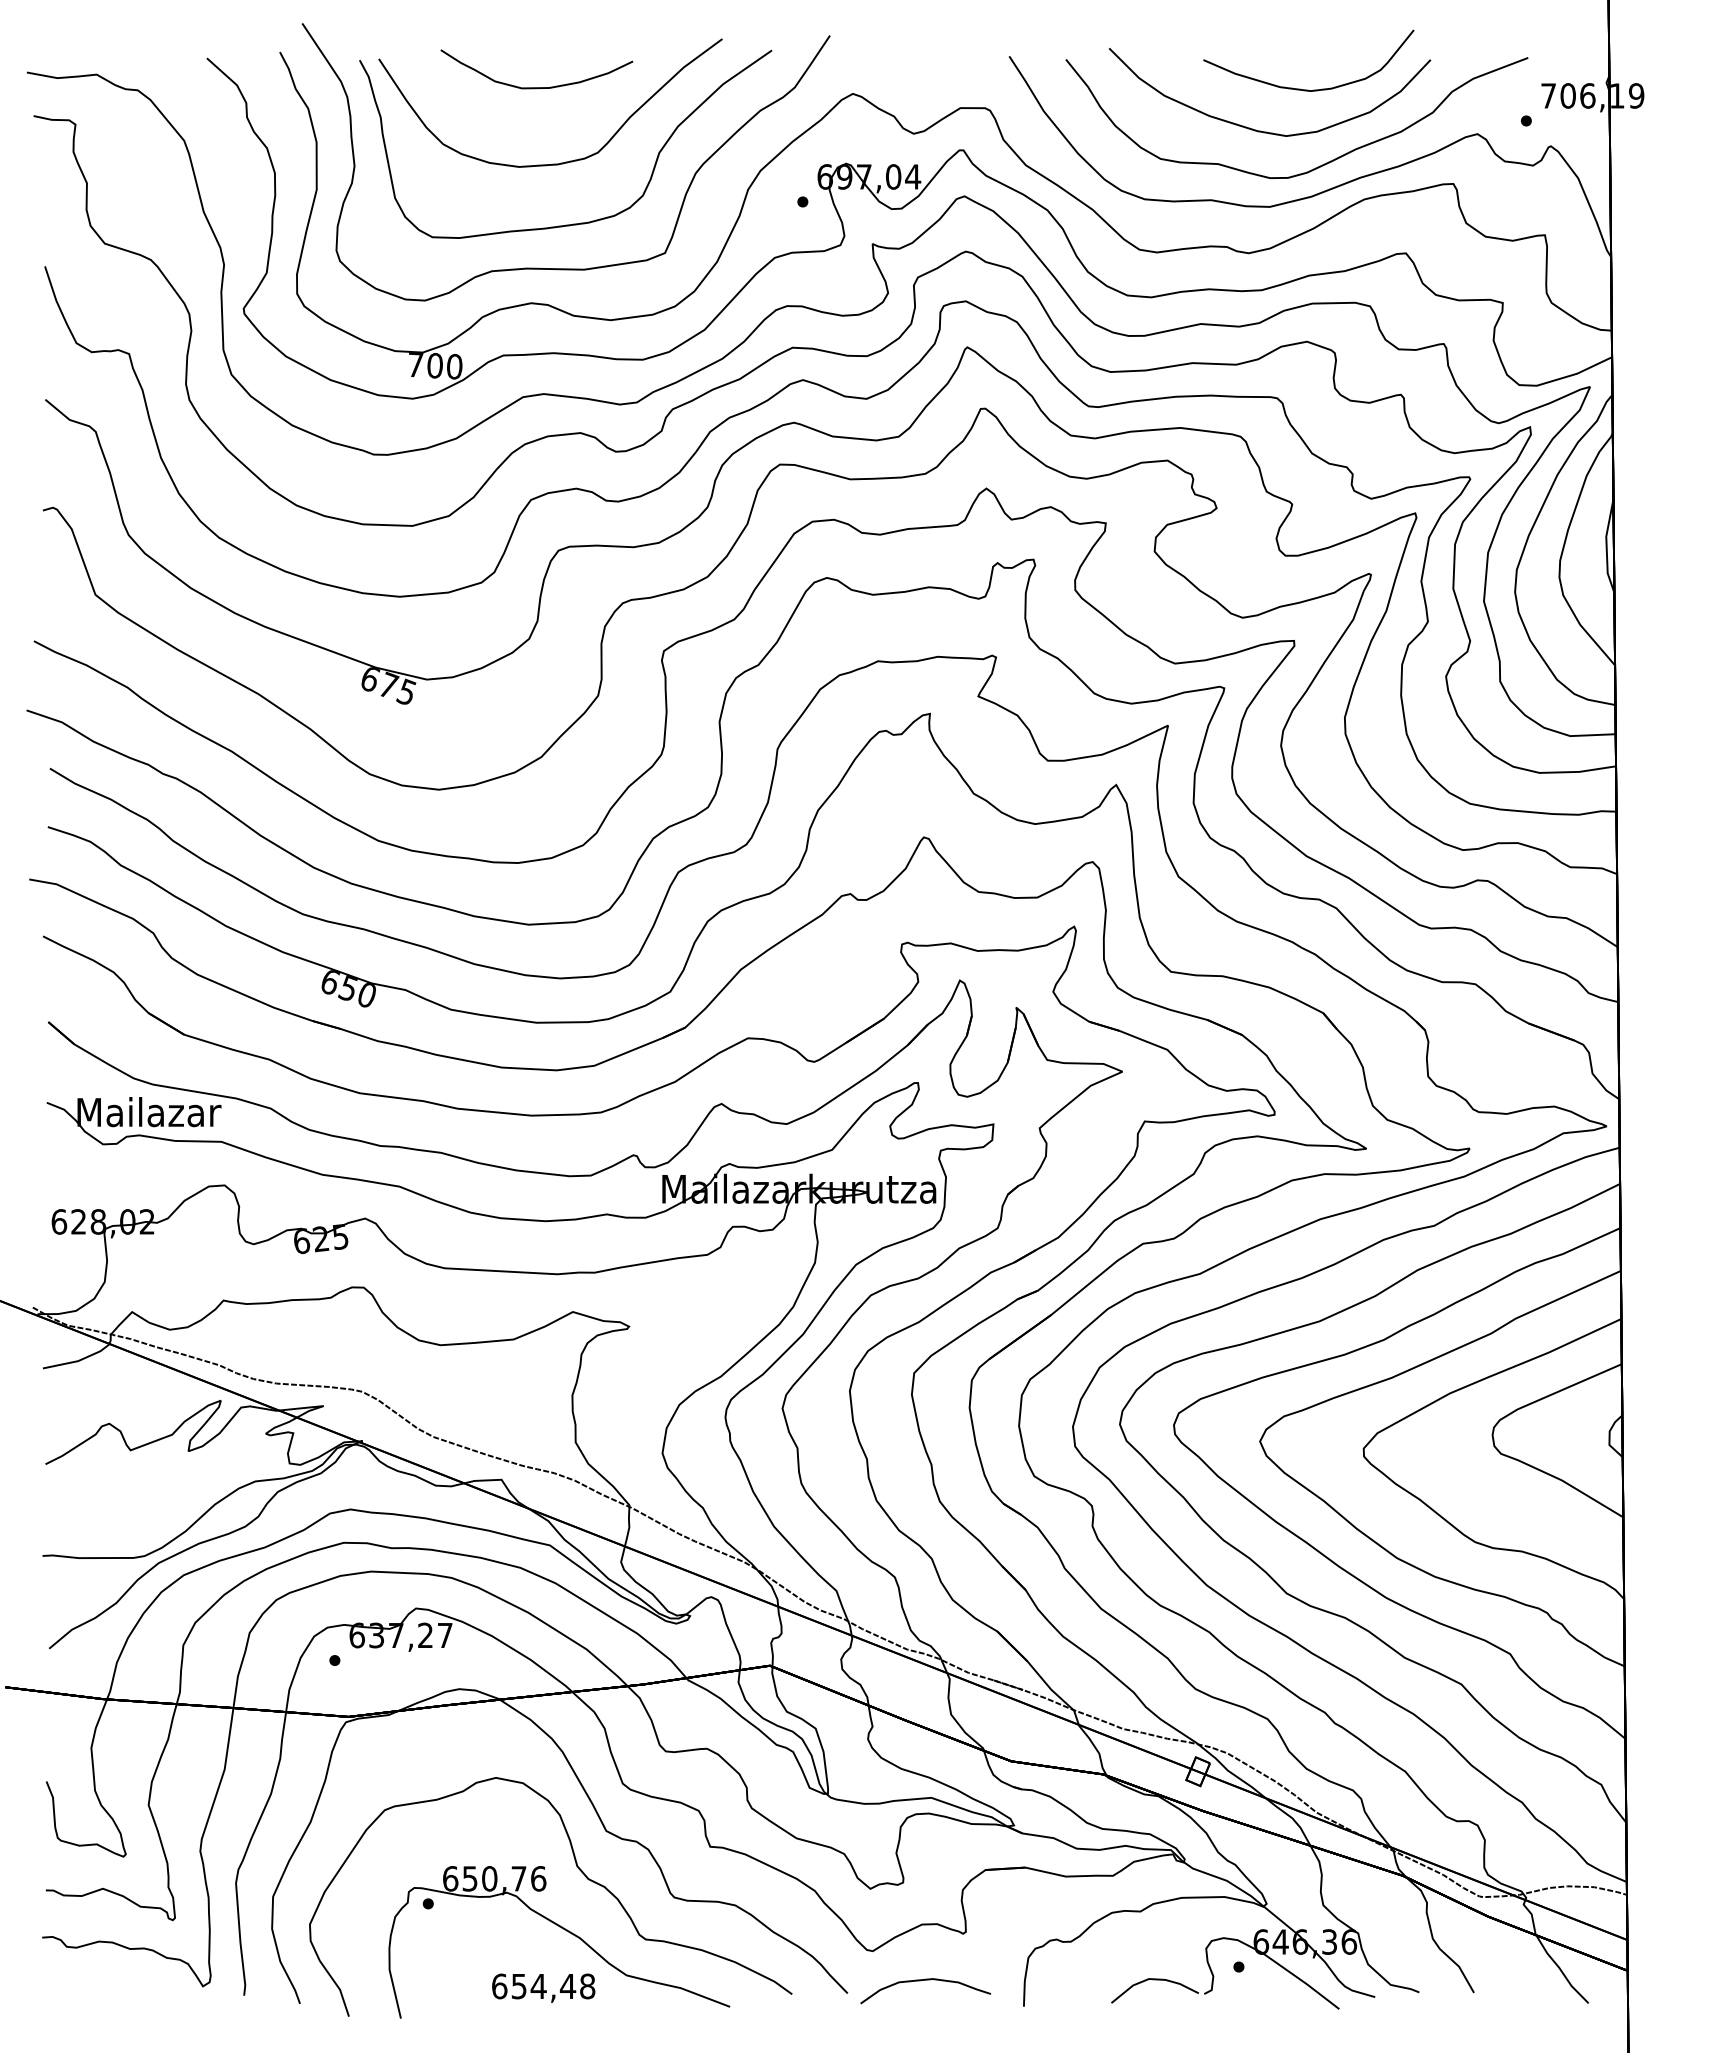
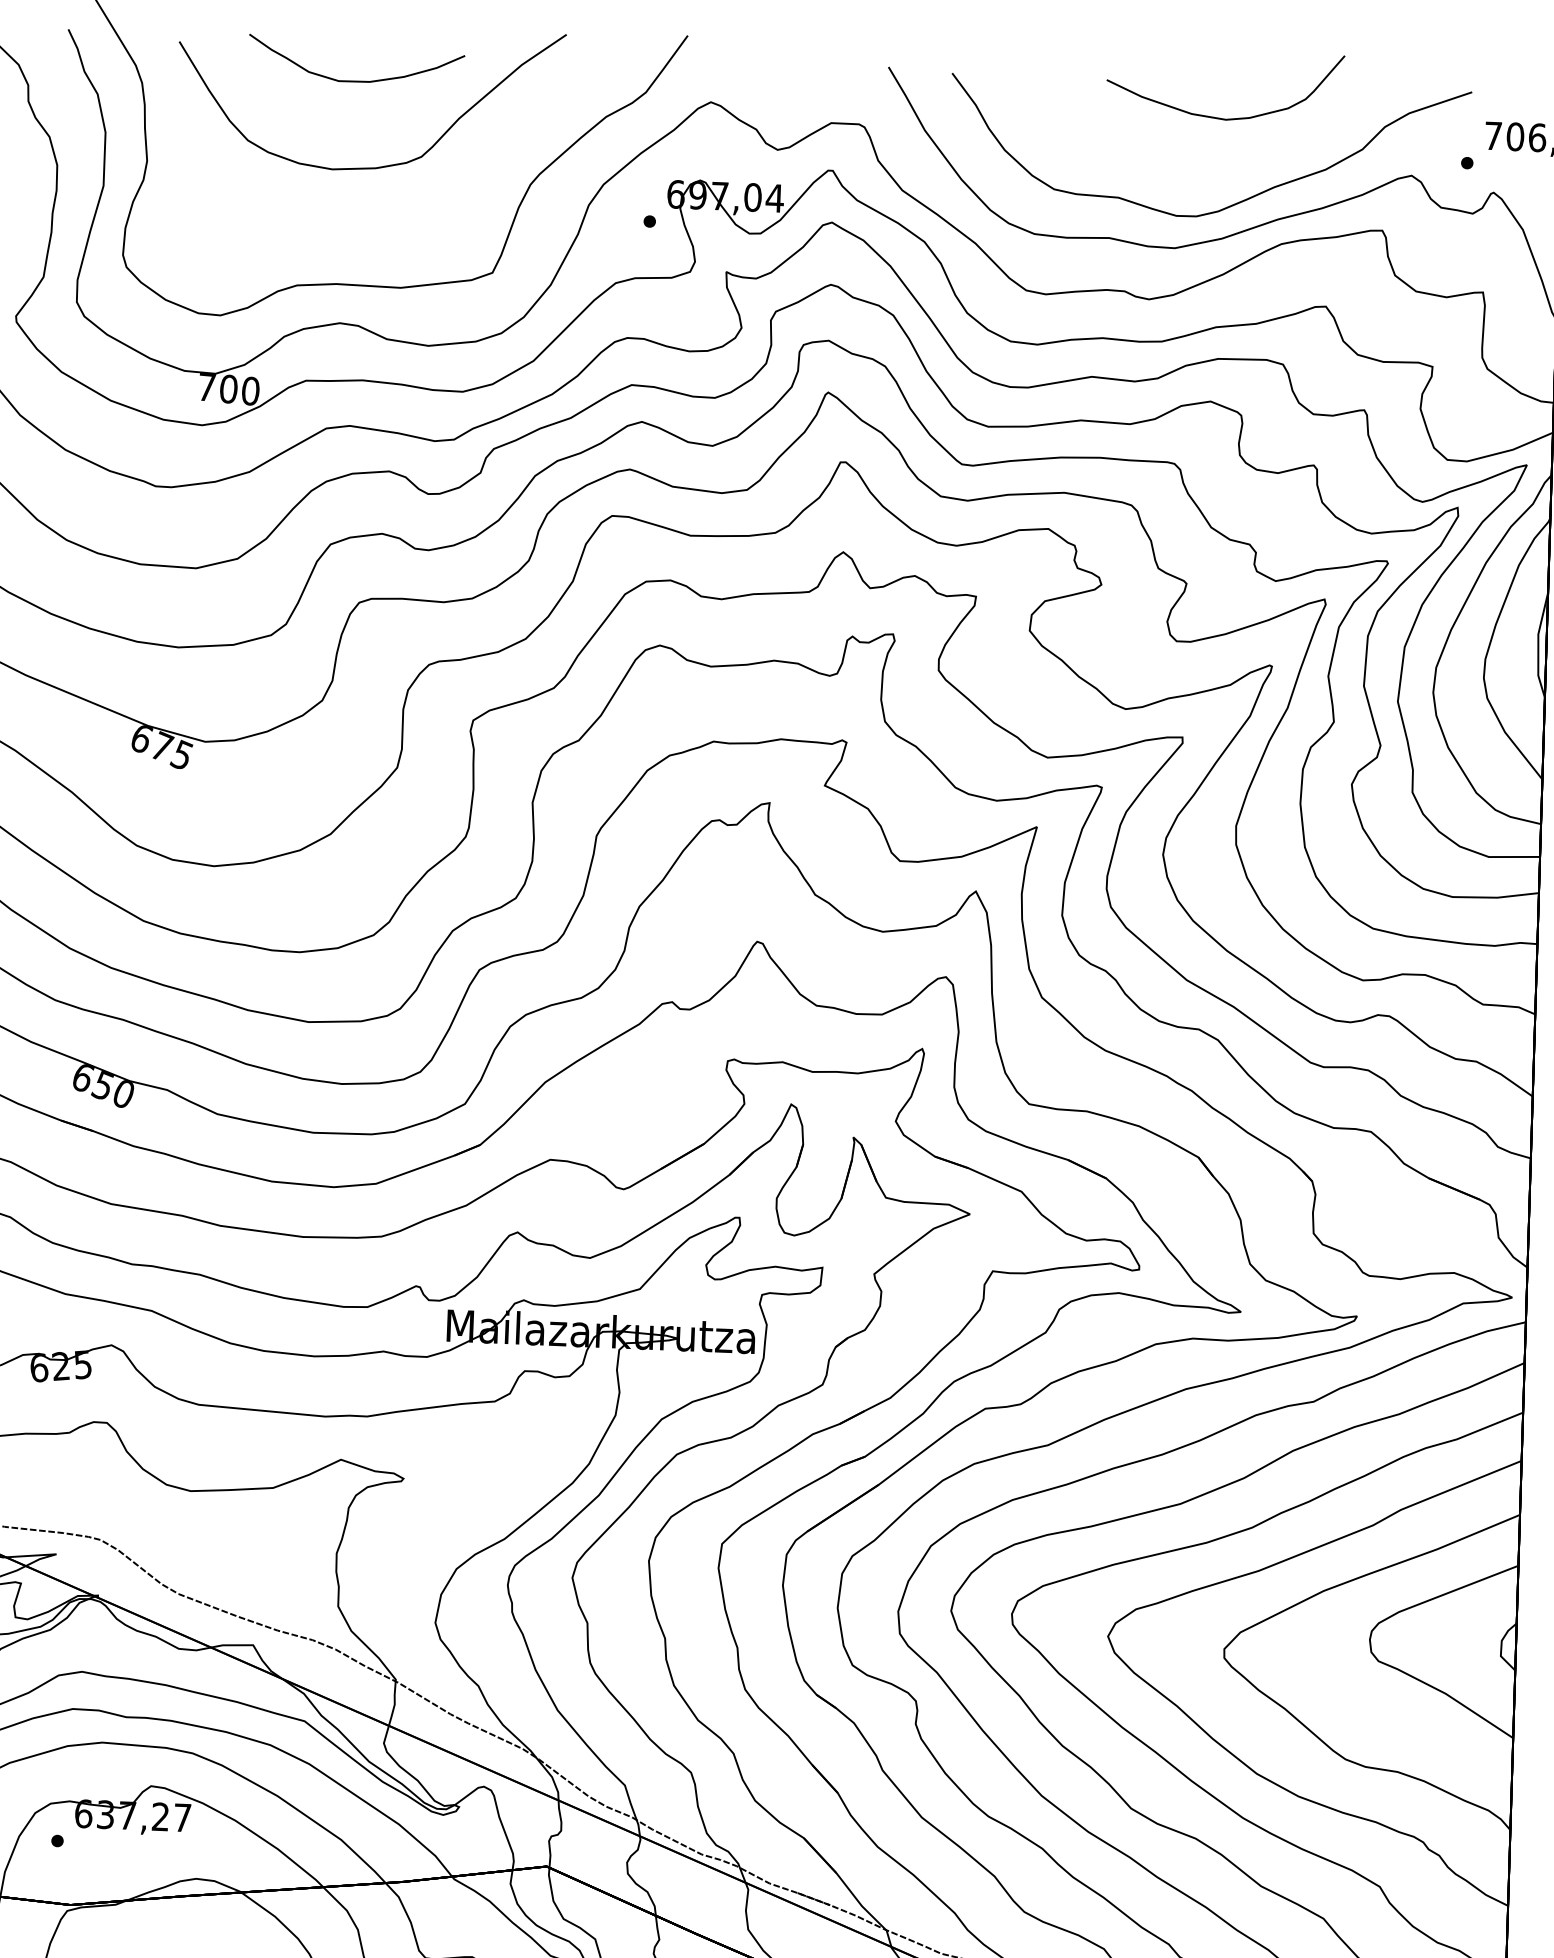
curve: (1261, 130) -> (1168, 161), removed
curve: (573, 223) -> (390, 235), removed

